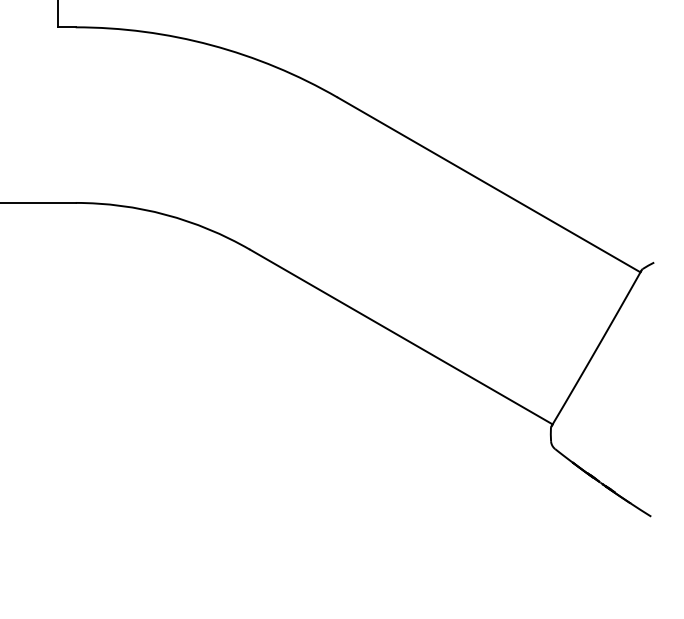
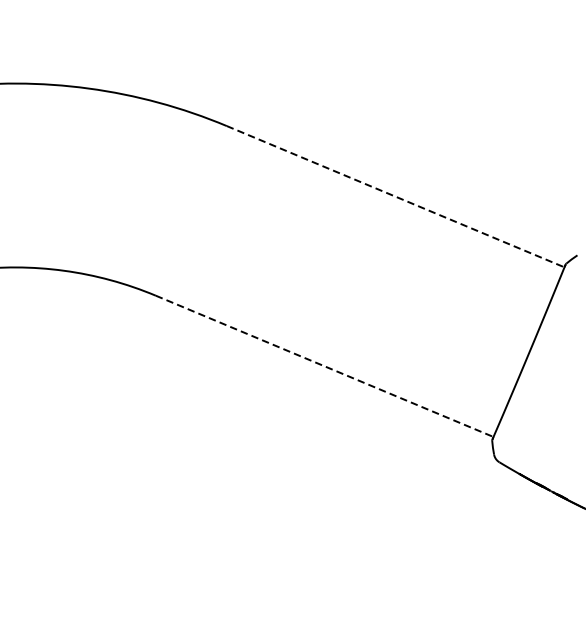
line: (489, 184) -> (395, 196), solid -> dashed
line: (401, 337) -> (324, 366), solid -> dashed

